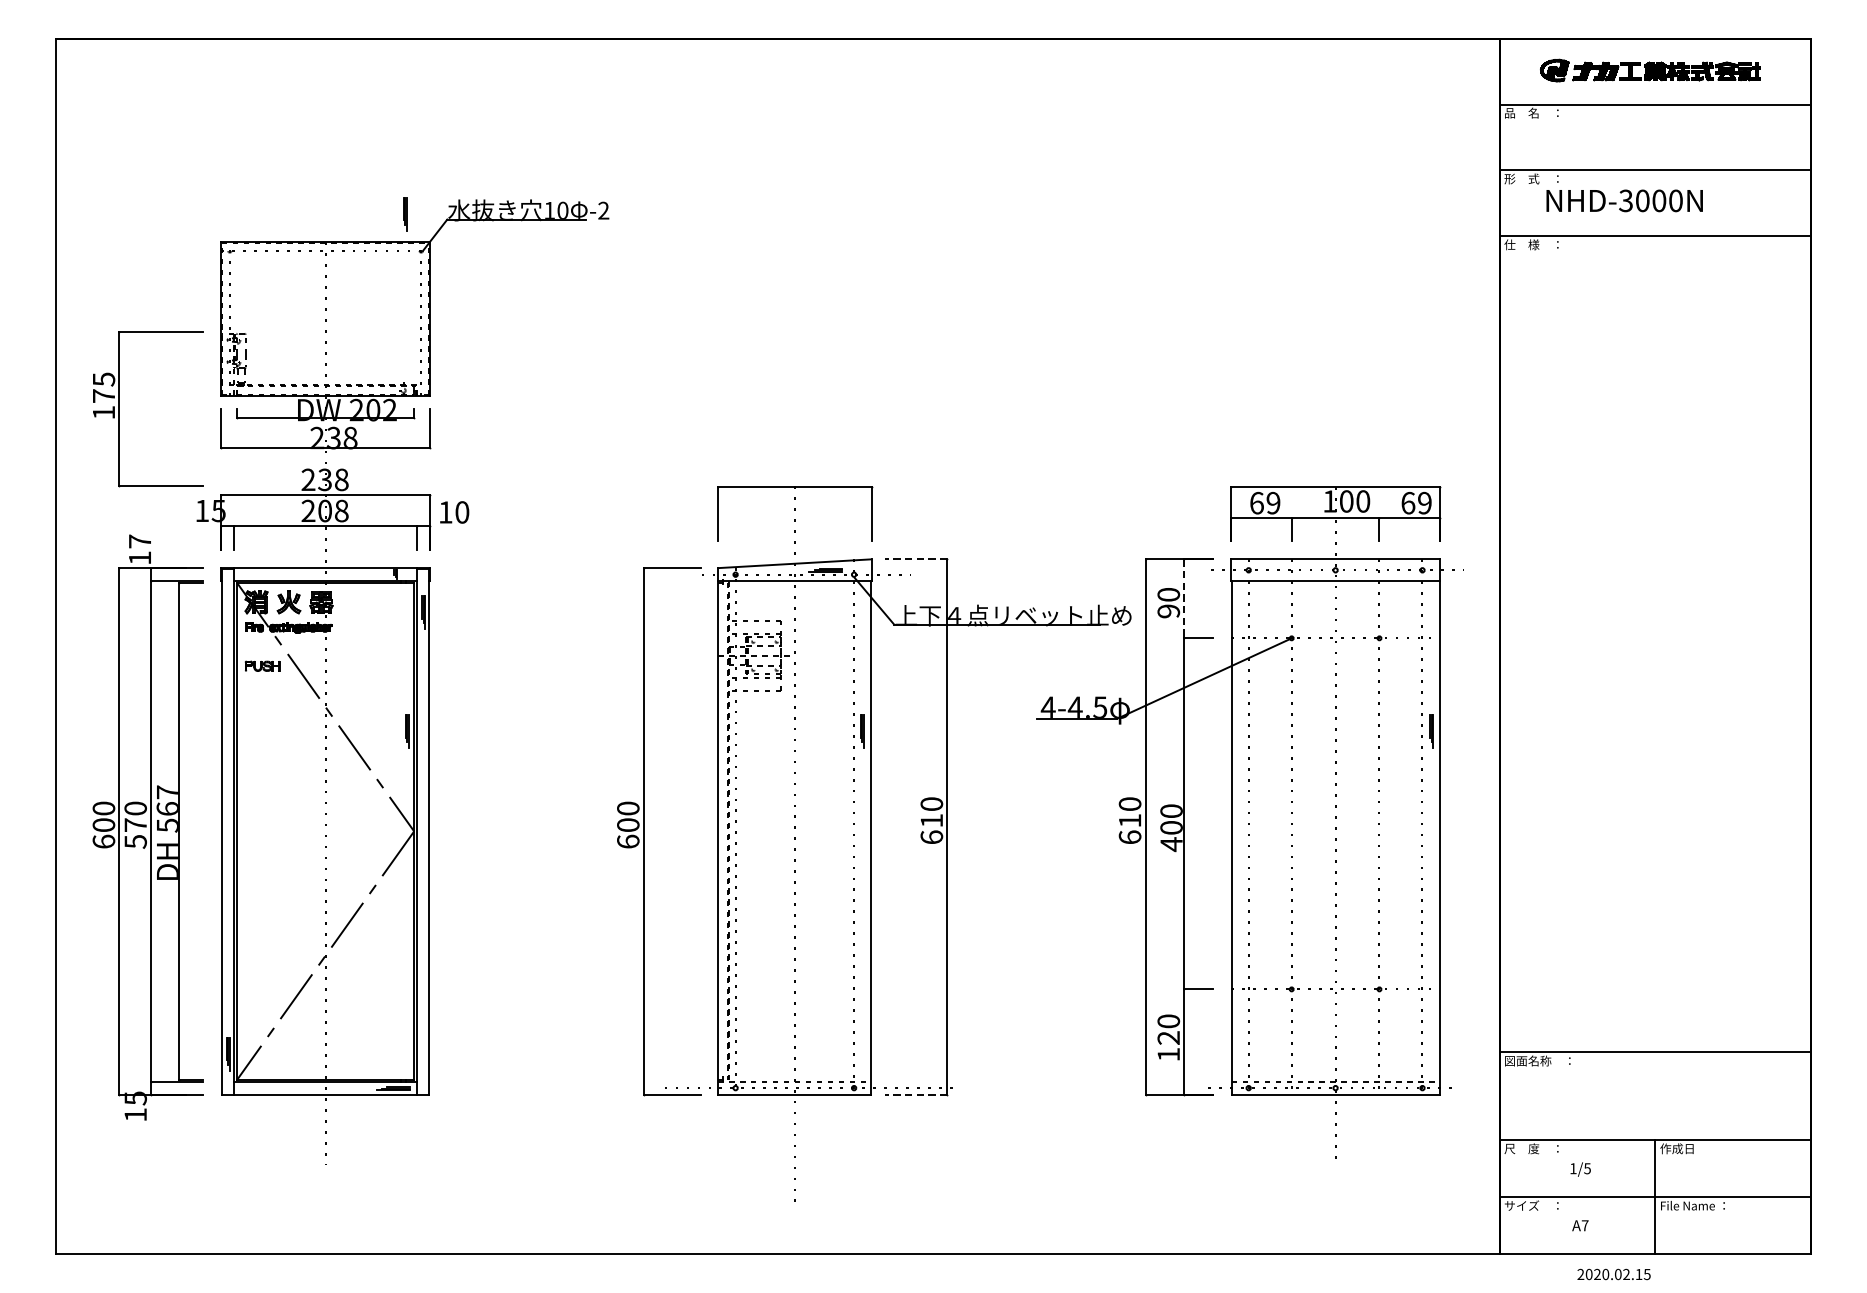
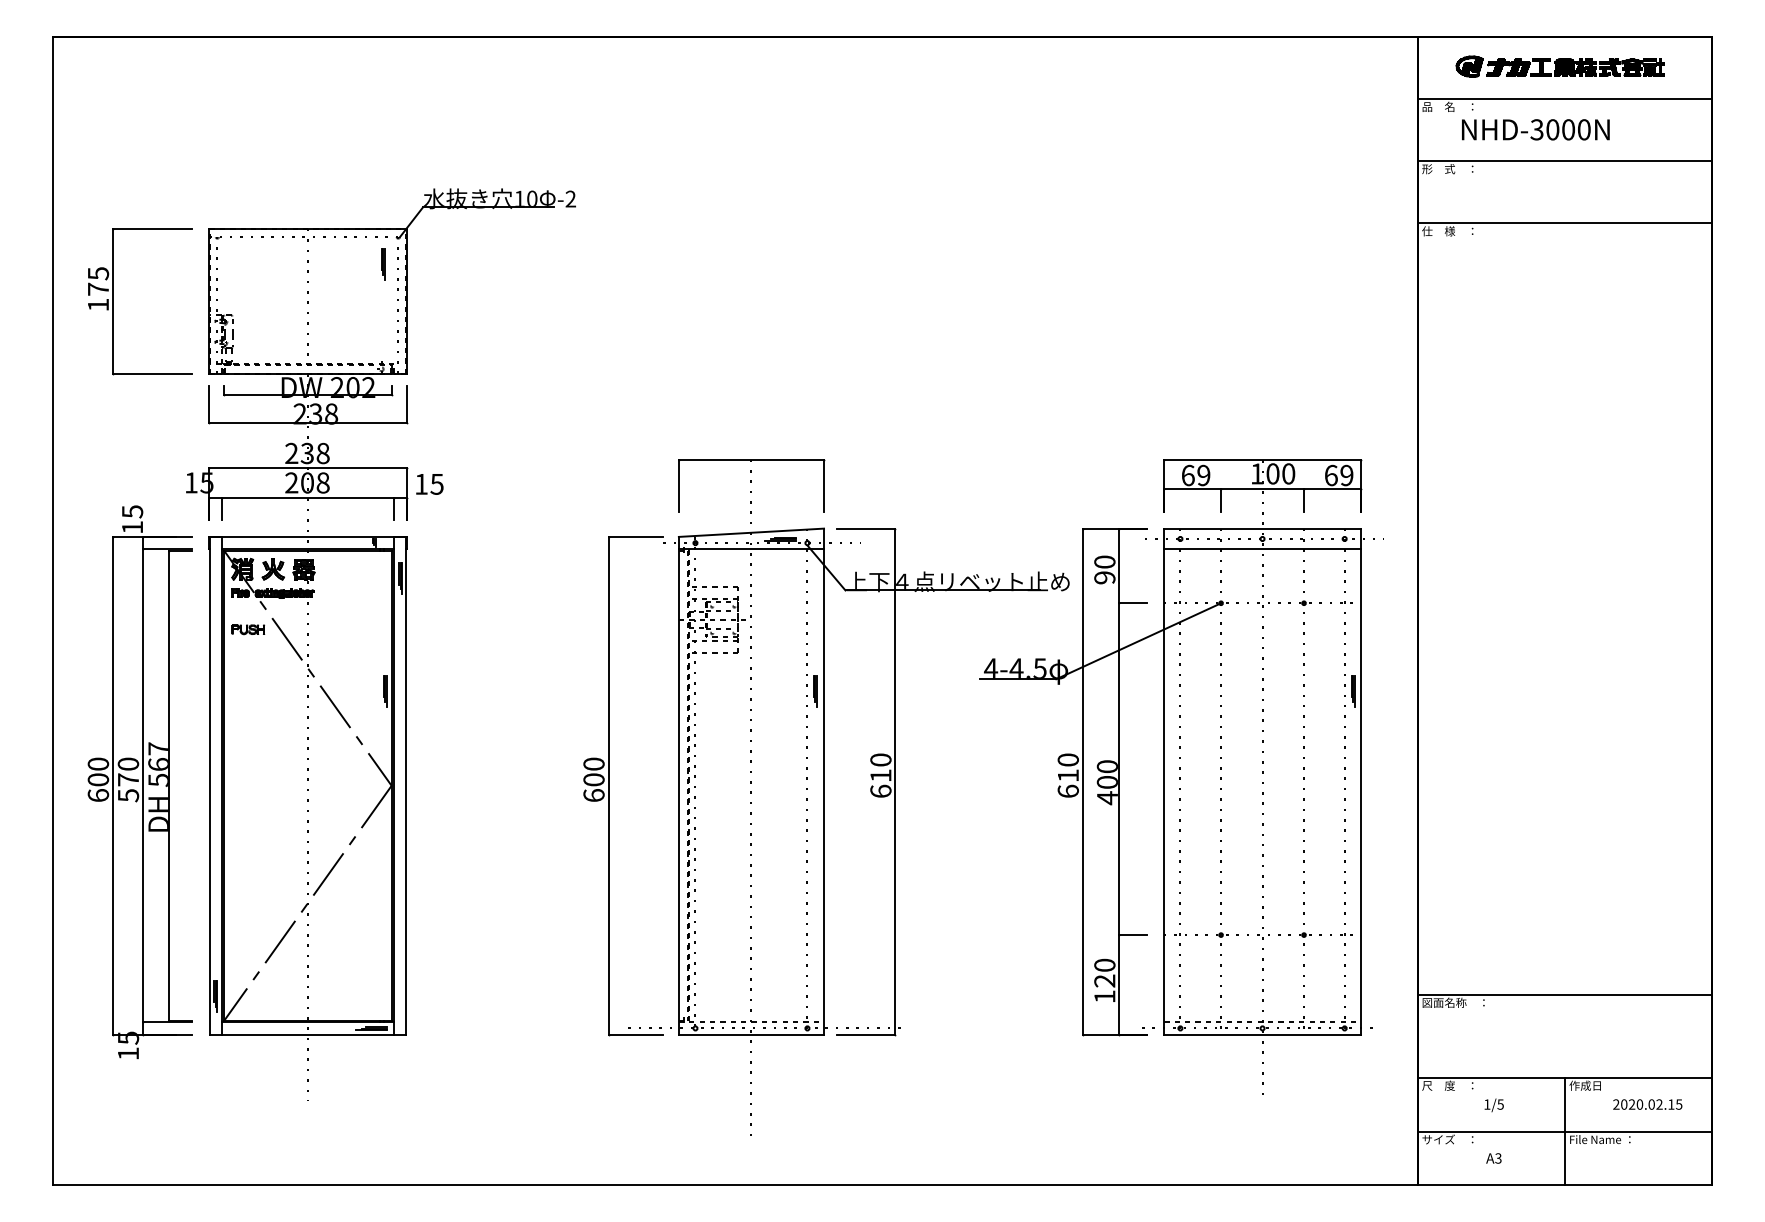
text: (1624, 200) -> (1535, 129), moved
part: (405, 214) -> (383, 264), moved
part: (119, 408) -> (113, 301), moved
text: (461, 511) -> (436, 483), 10 -> 15
text: (139, 541) -> (132, 511), 17 -> 15
line: (915, 559) -> (865, 528), dashed -> solid
line: (1184, 599) -> (1119, 566), dashed -> solid
line: (915, 1094) -> (865, 1034), dashed -> solid
text: (1585, 1225) -> (1498, 1158), A7 -> A3
text: (1613, 1274) -> (1647, 1104), moved

